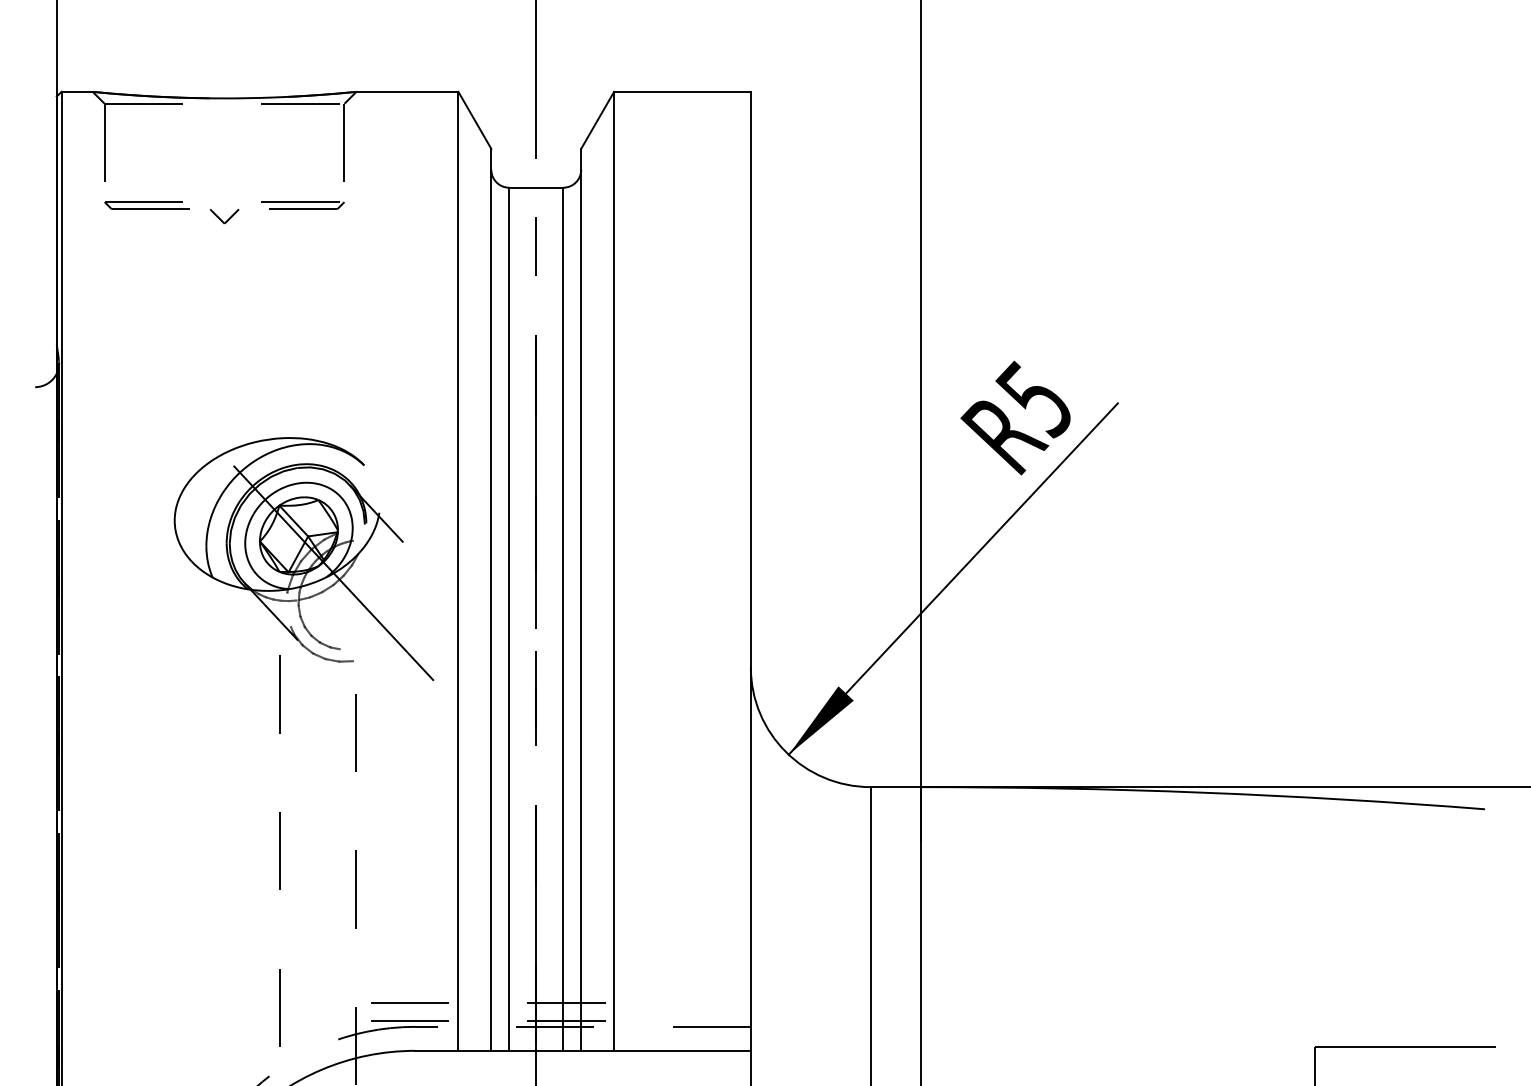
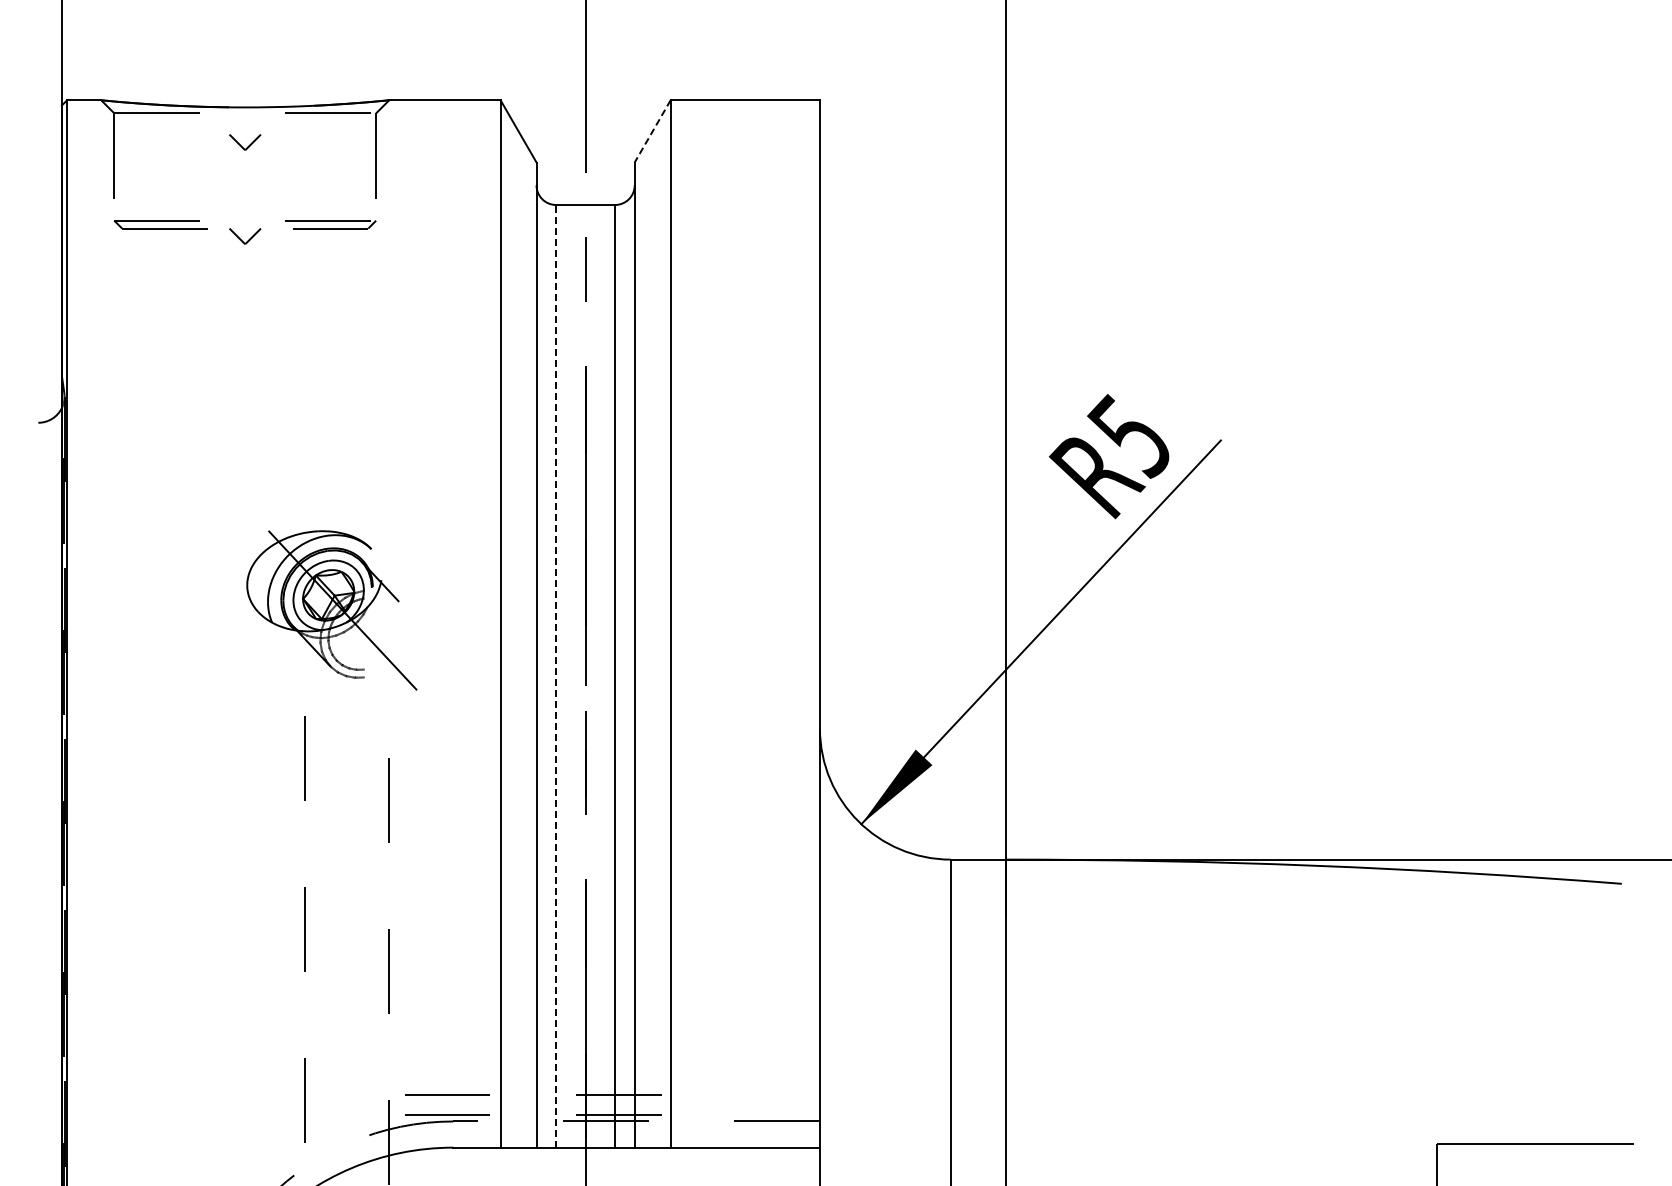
line: (597, 120) -> (652, 131), solid -> dashed
part: (224, 130) -> (245, 142), added
part: (303, 559) -> (331, 610), size x0.6
line: (509, 618) -> (556, 675), solid -> dashed

